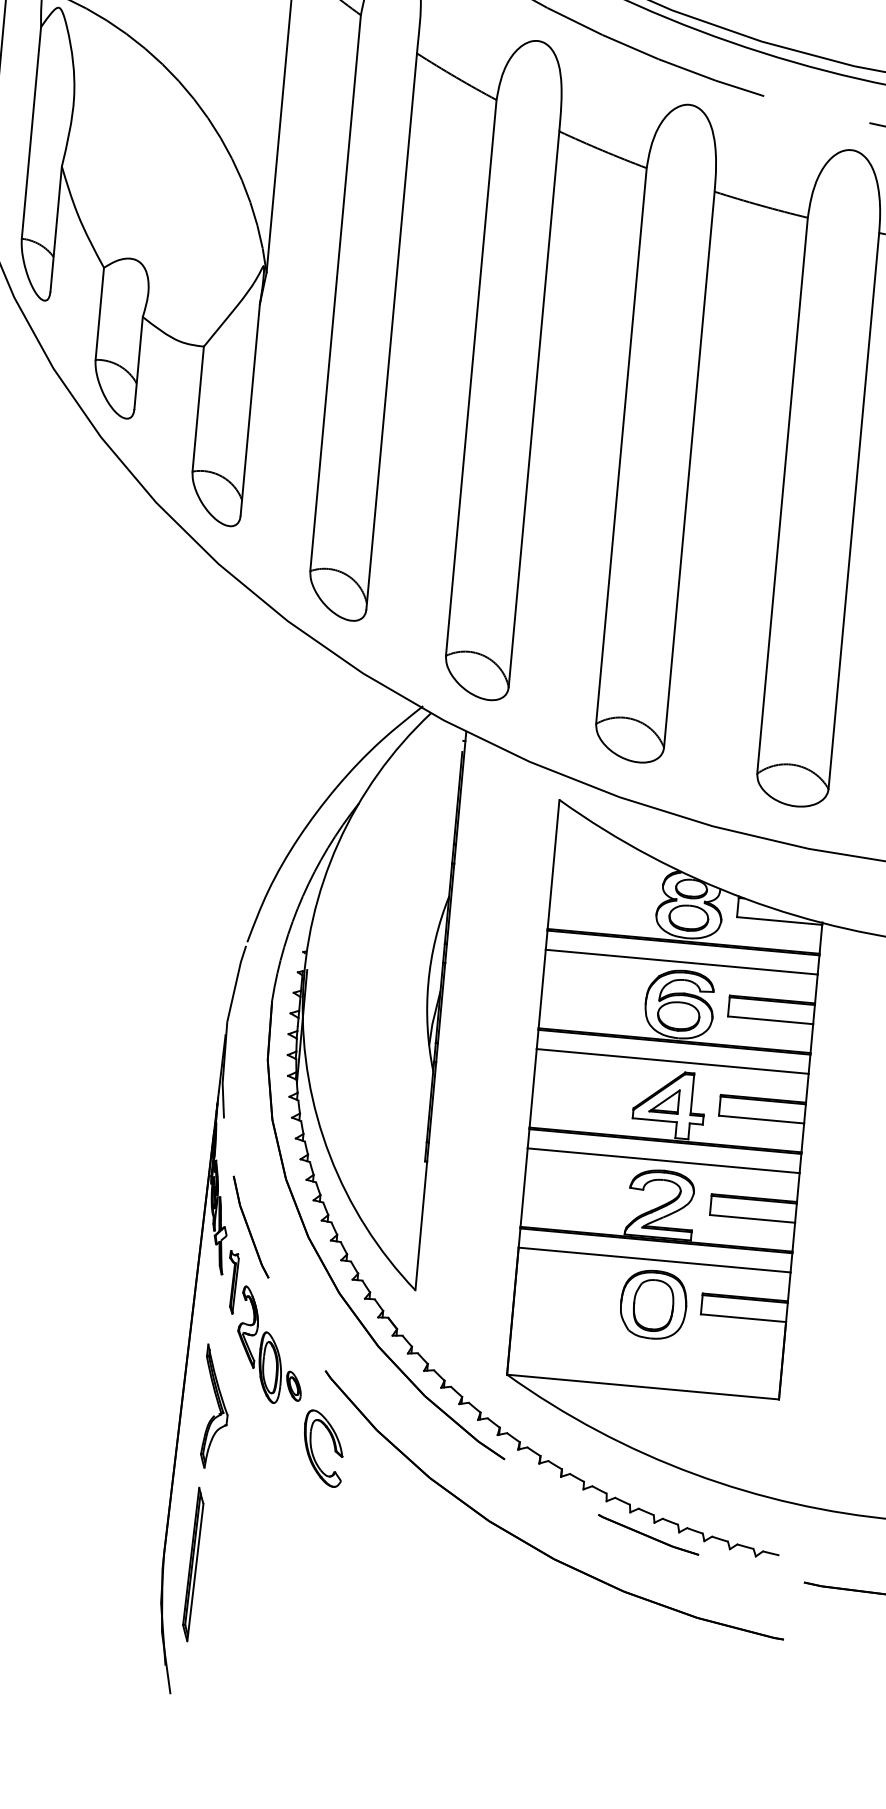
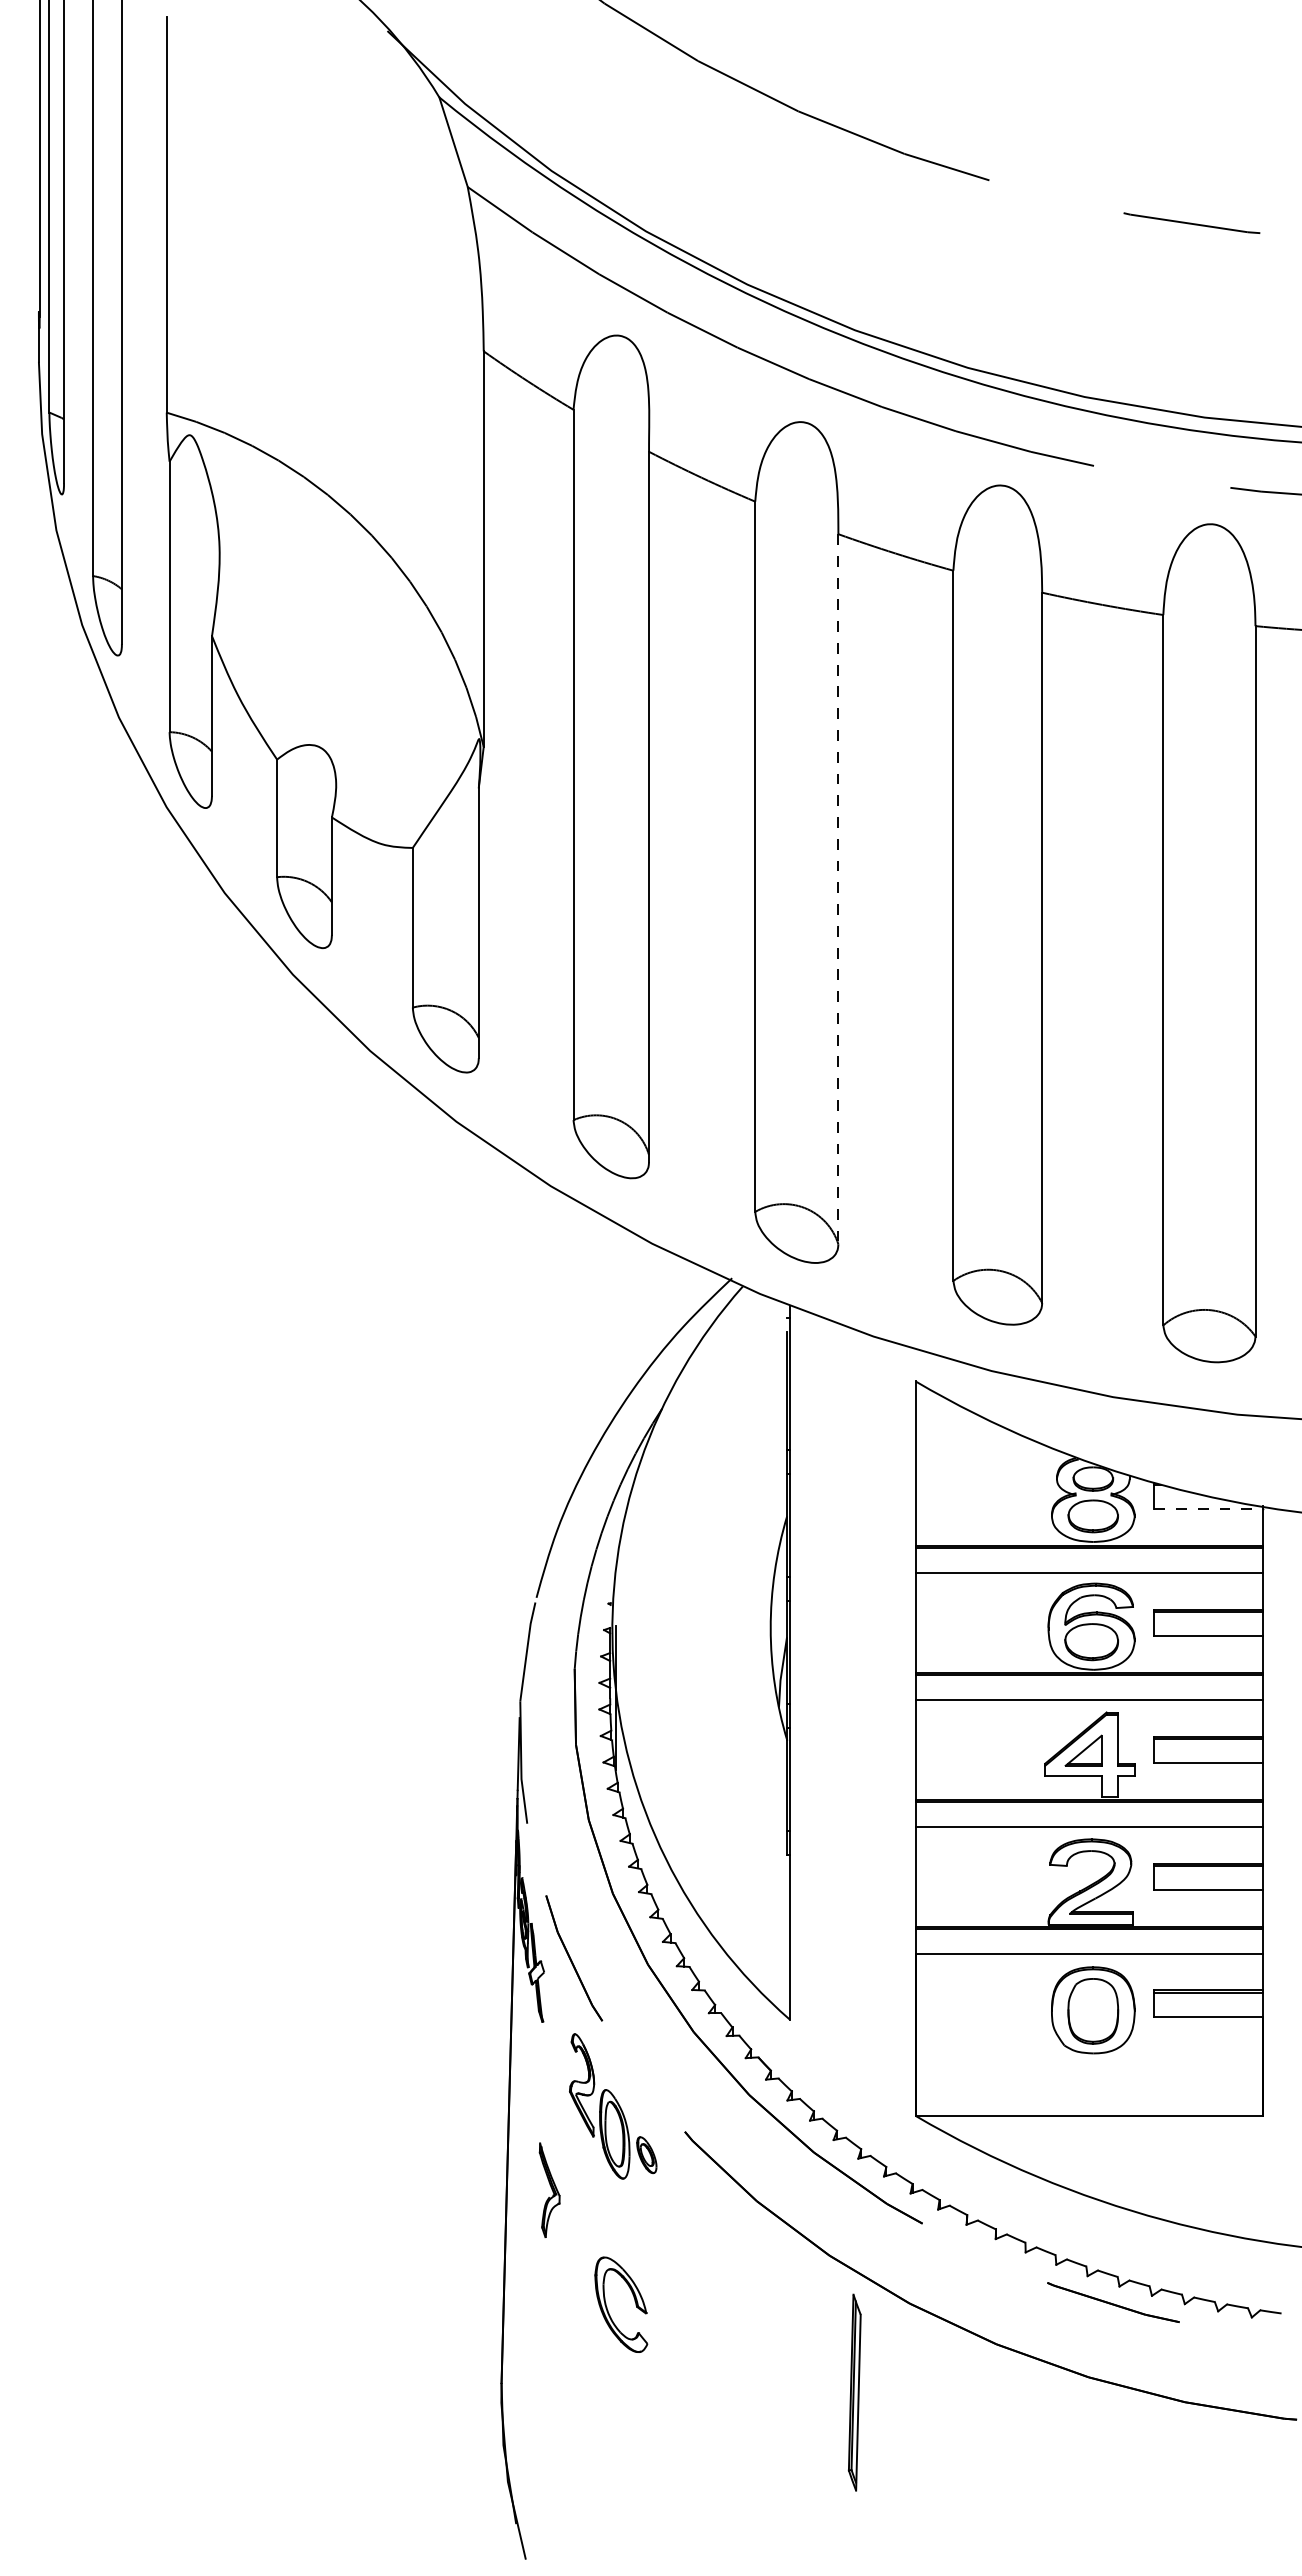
line: (534, 409) -> (838, 889), solid -> dashed
line: (780, 921) -> (1209, 1509), solid -> dashed
part: (232, 1282) -> (556, 2030), removed
part: (215, 1407) -> (549, 2190), size x0.6
part: (333, 1447) -> (634, 2301), moved
part: (193, 1564) -> (854, 2392), moved

